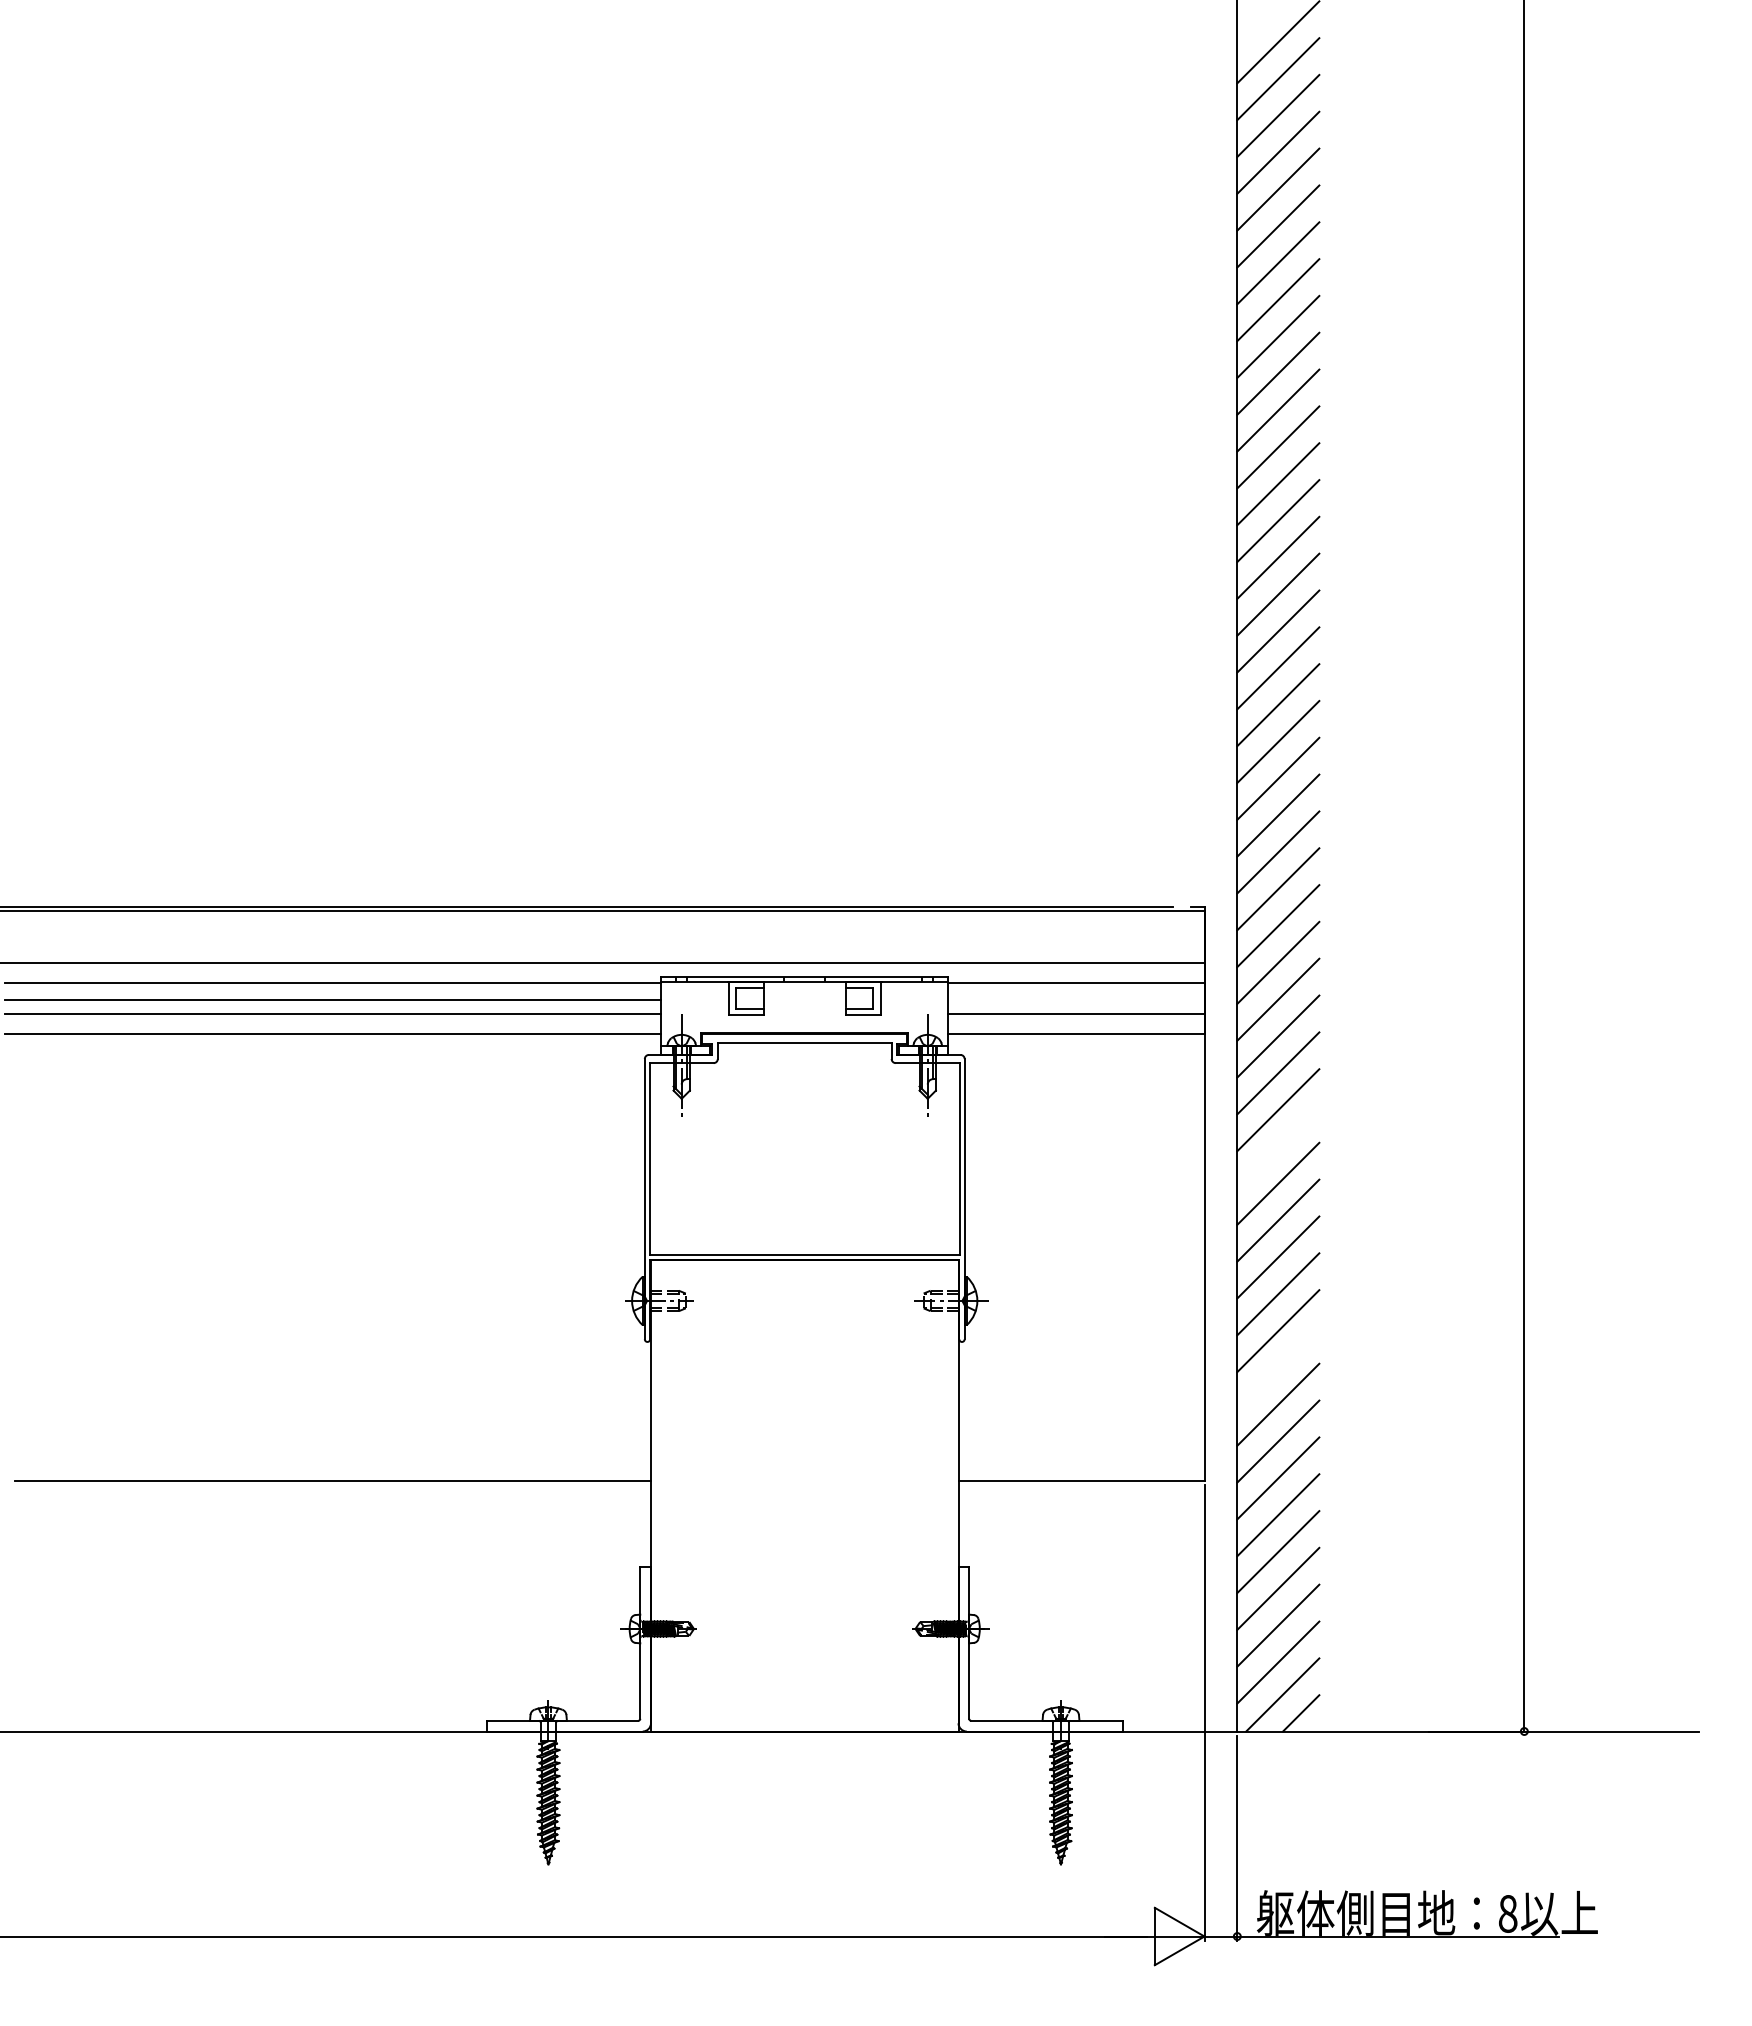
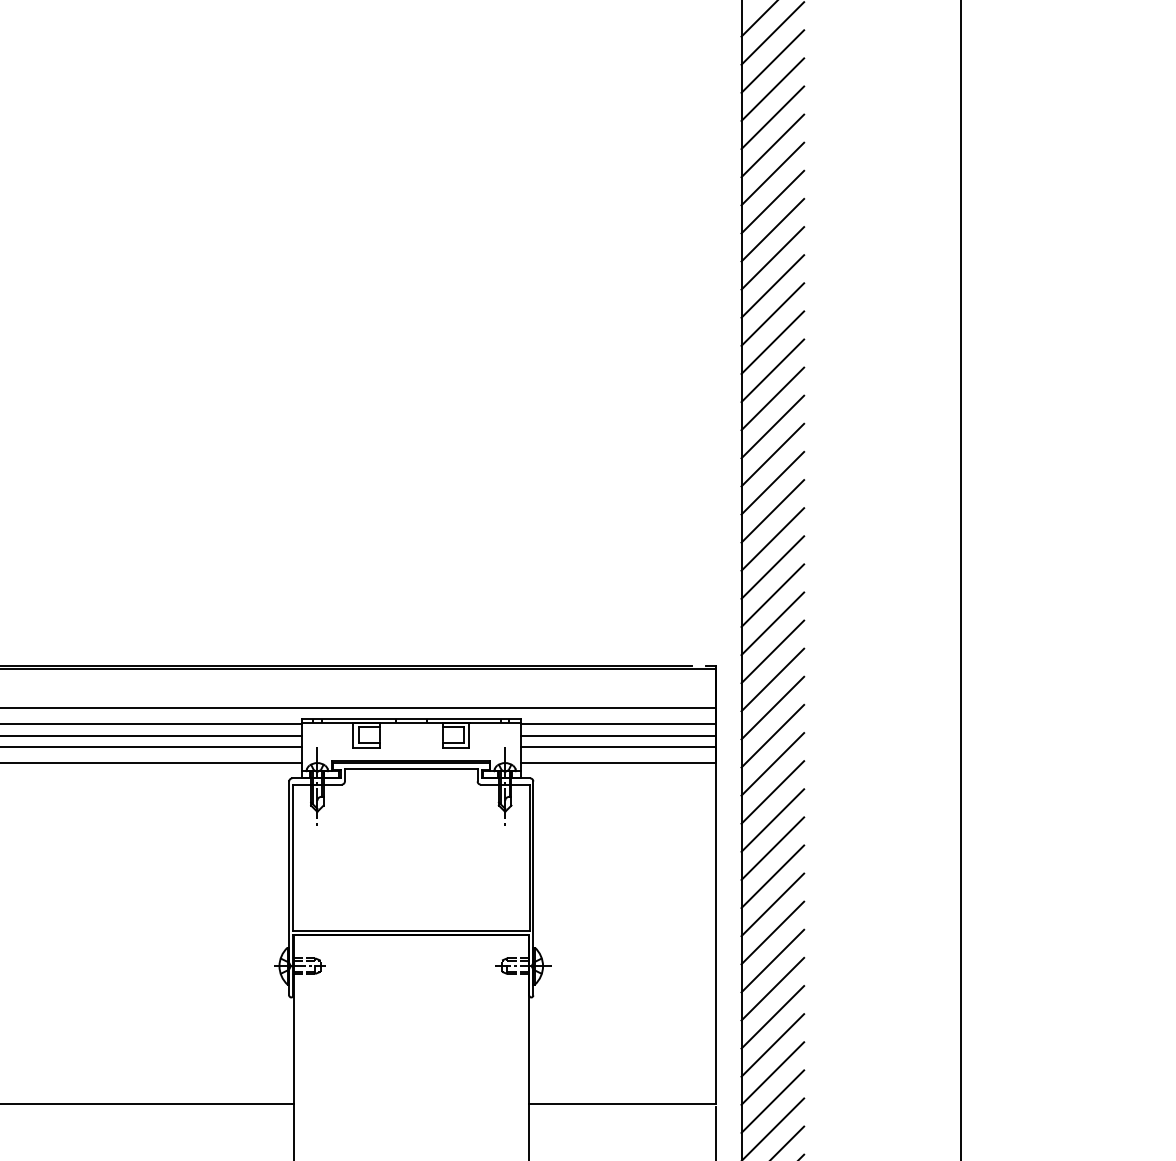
line: (1076, 999) -> (618, 736), added
line: (1278, 1147) -> (772, 849), added
line: (1278, 1367) -> (772, 1016), added

